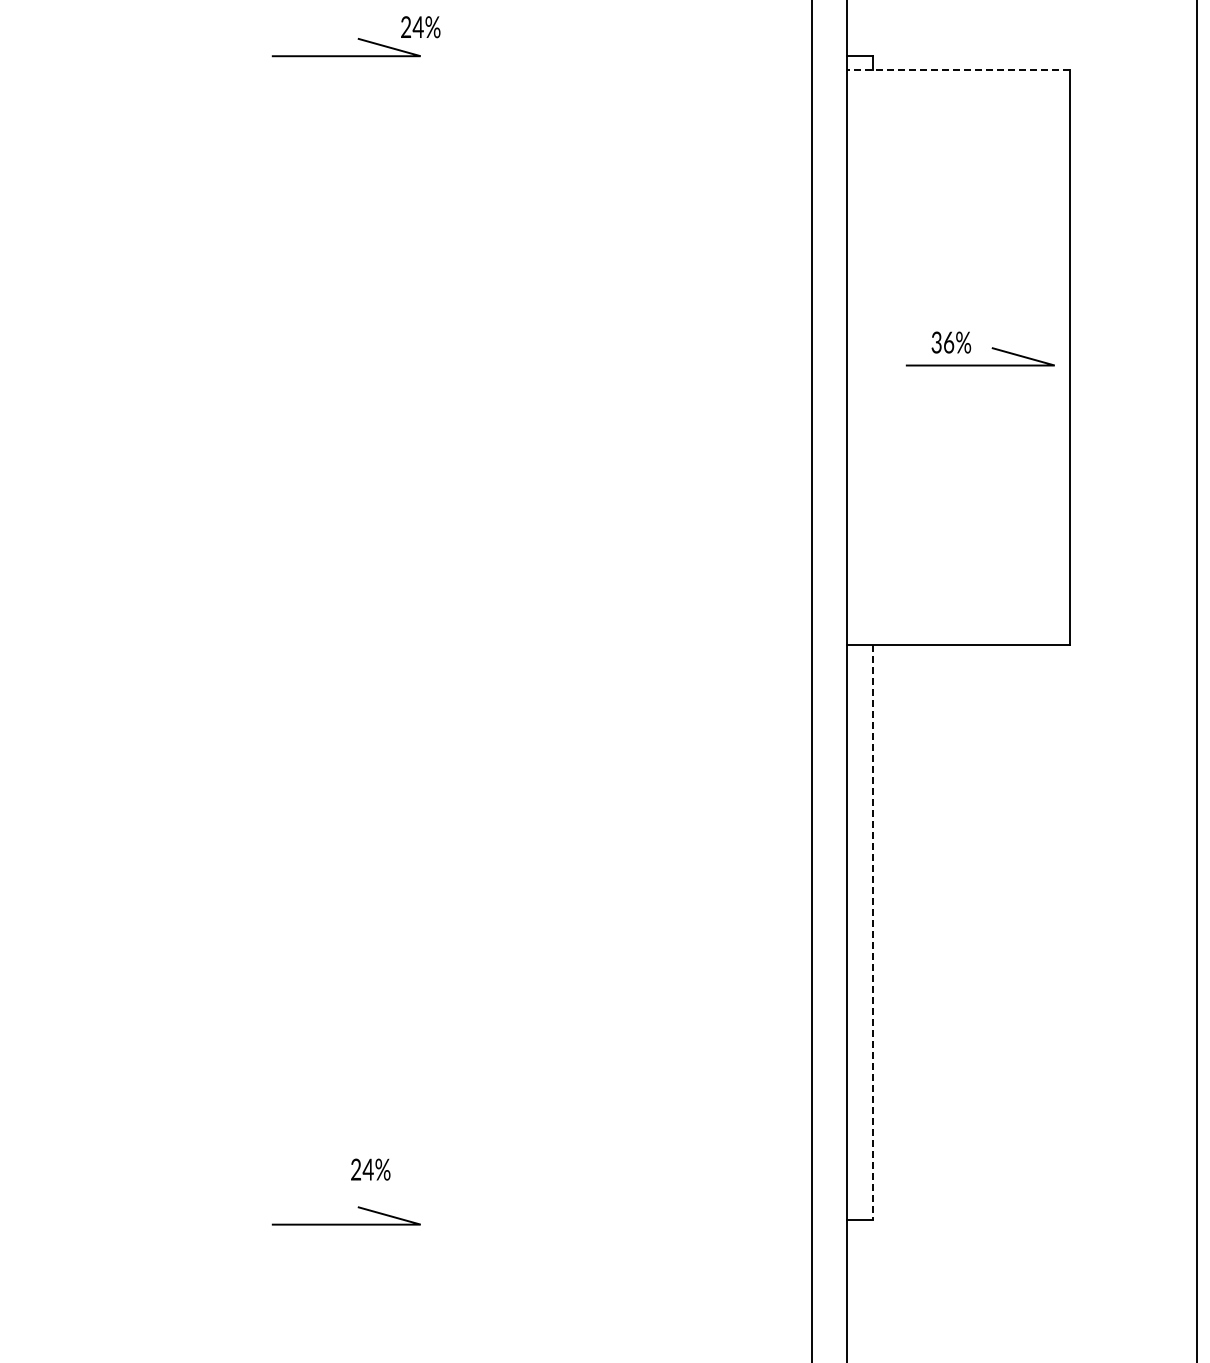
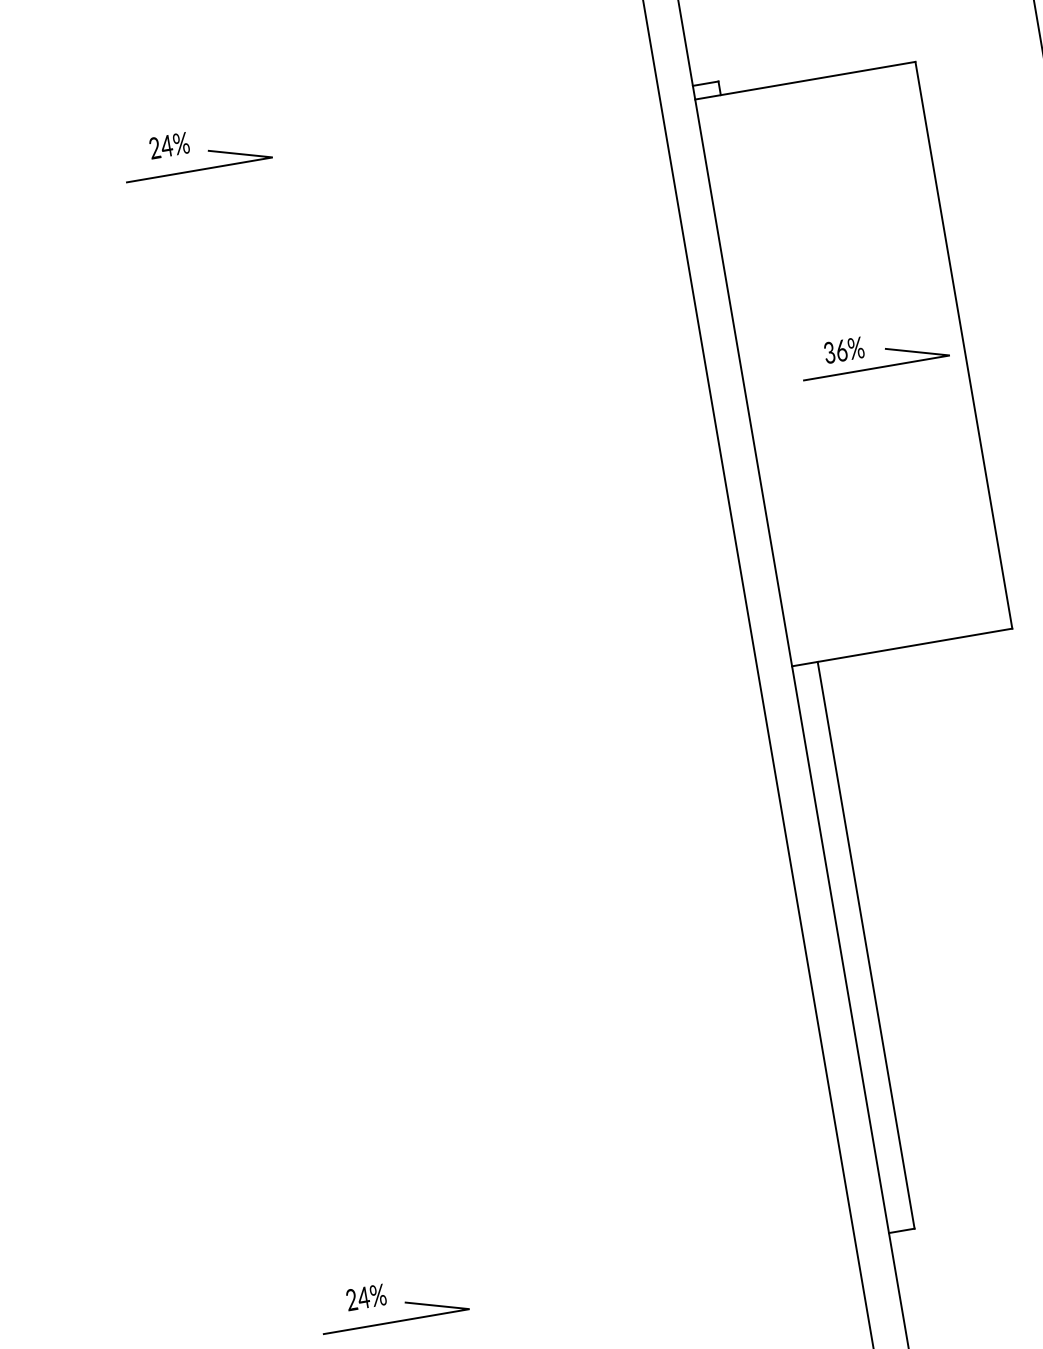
text: (420, 27) -> (169, 146), moved
line: (958, 70) -> (805, 80), dashed -> solid
line: (872, 933) -> (865, 946), dashed -> solid
text: (370, 1169) -> (365, 1297), moved

